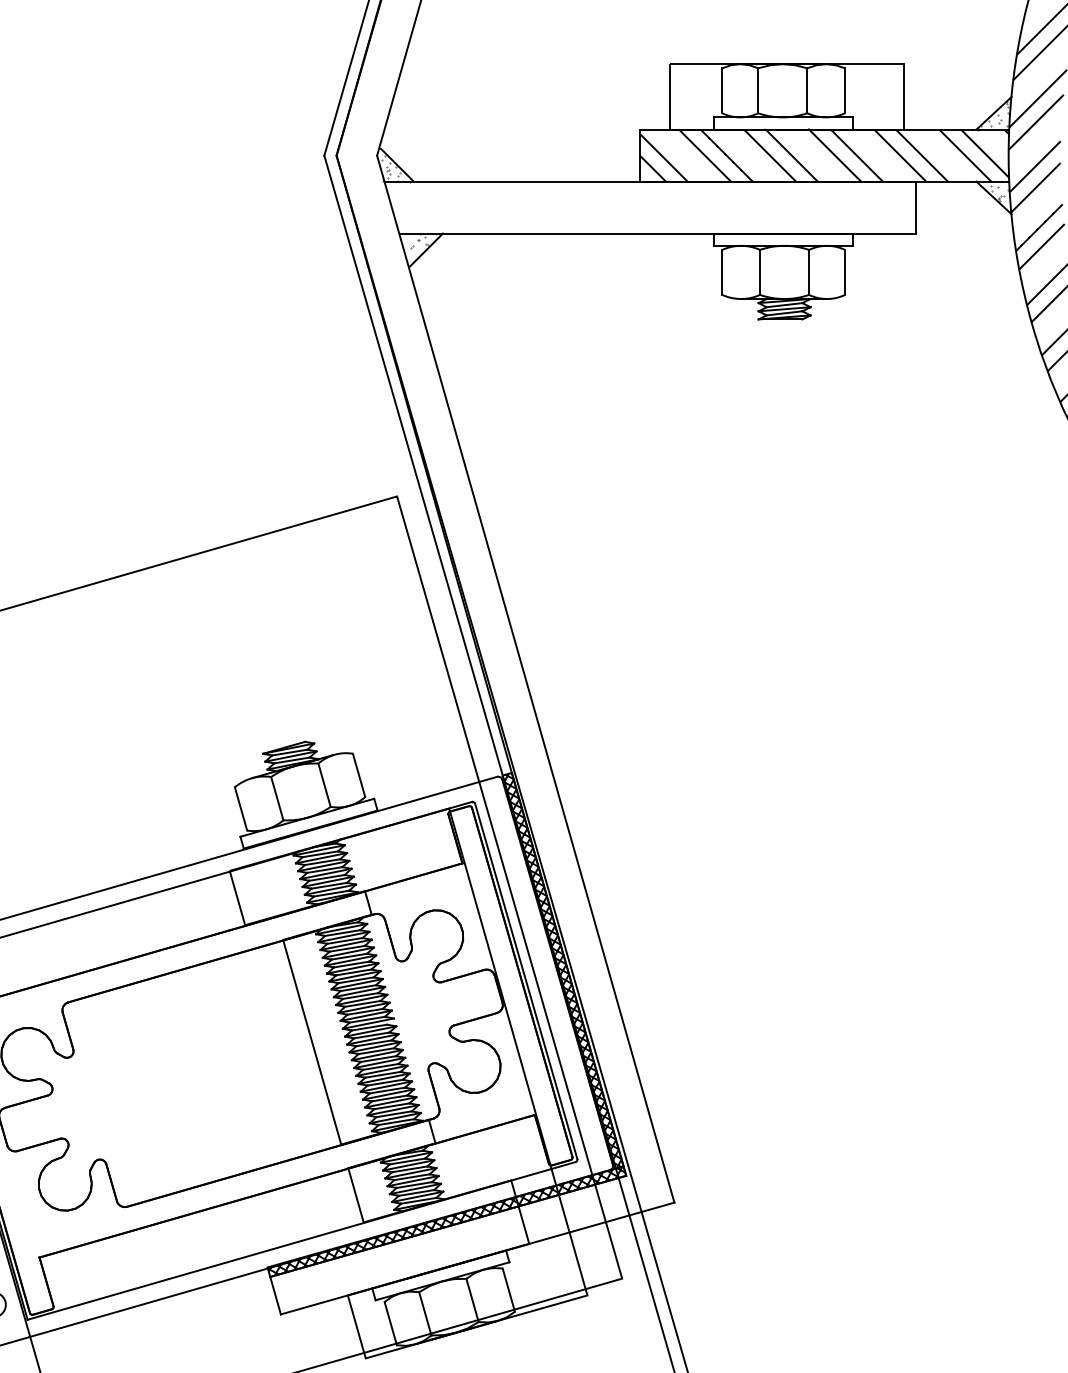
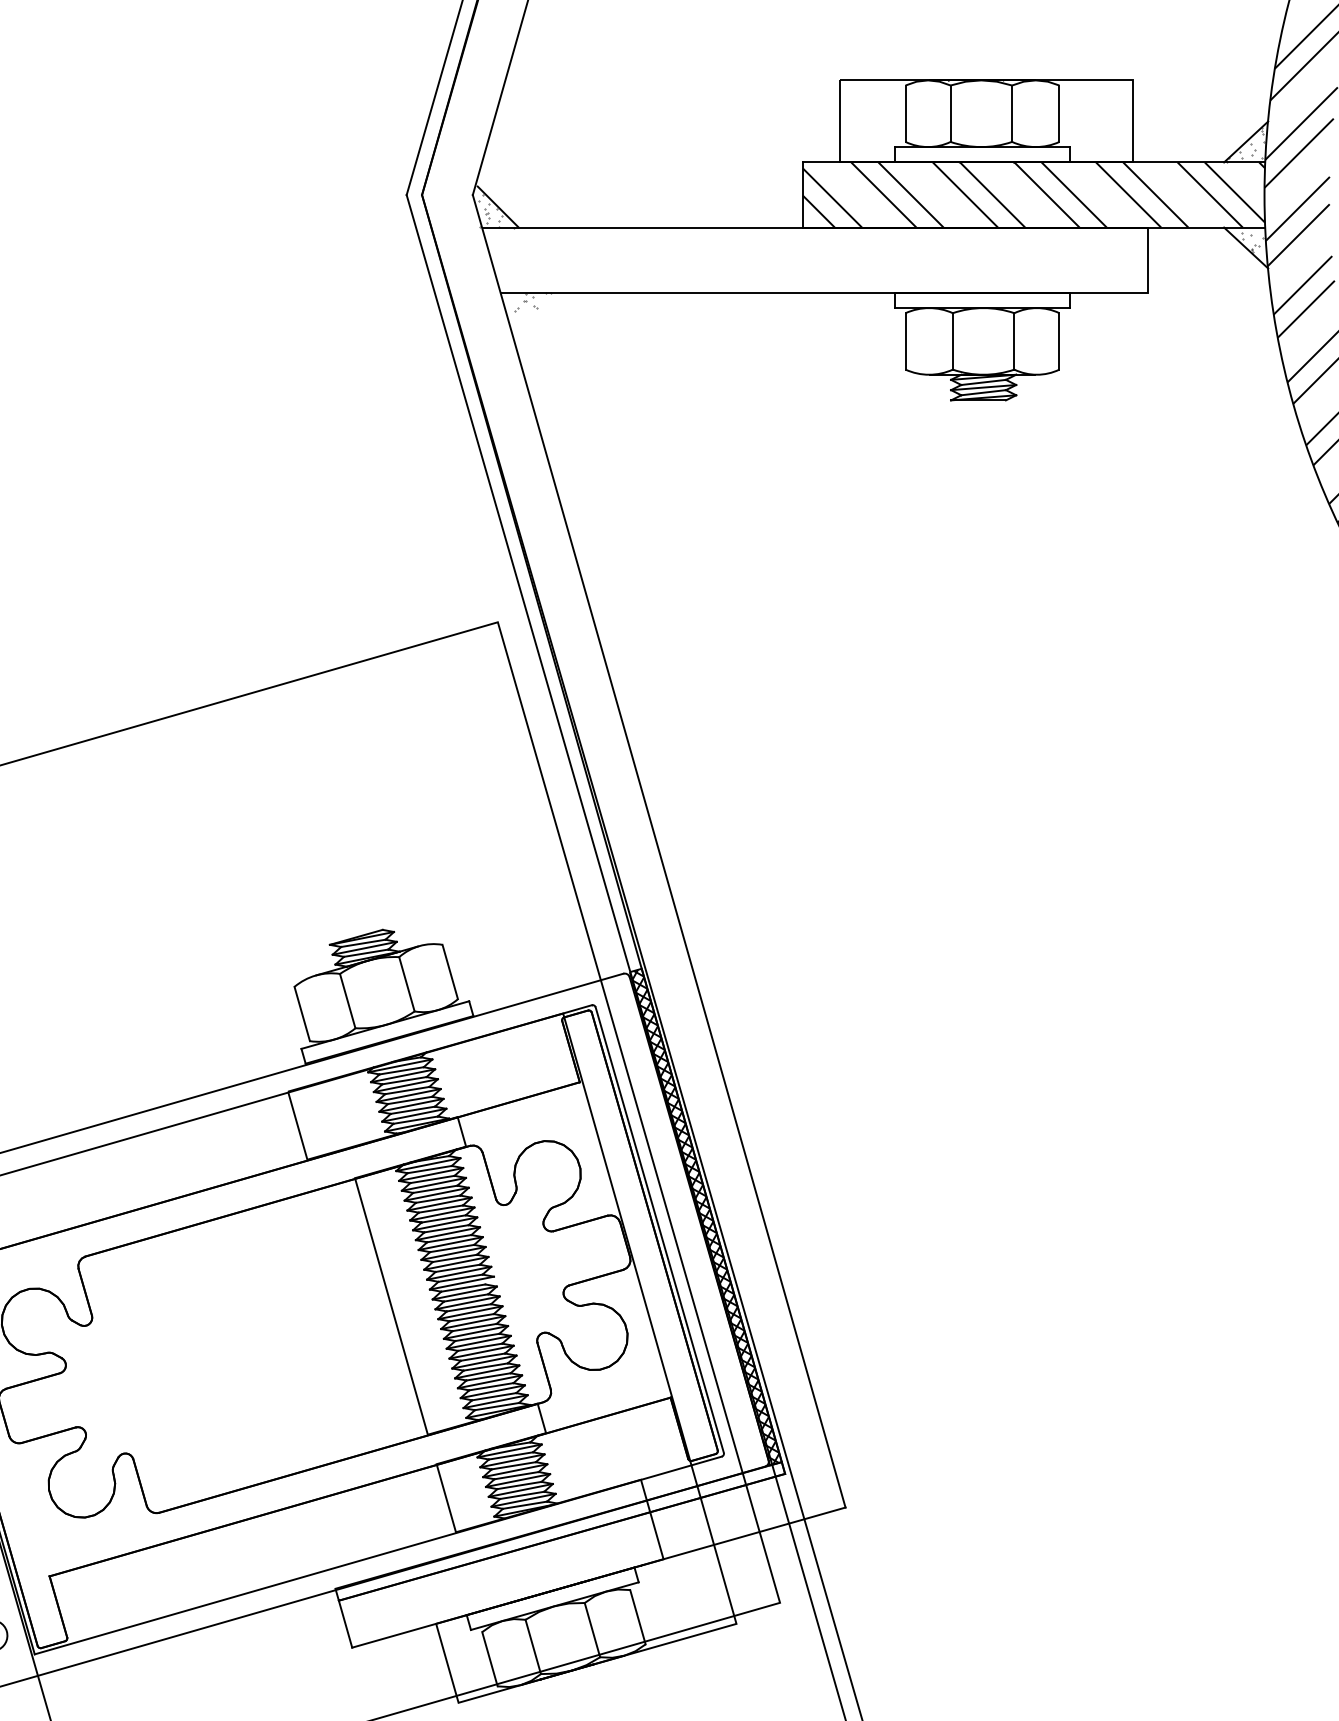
line: (426, 249) -> (534, 312), removed
hatch: (446, 1220) -> (559, 1530), removed

